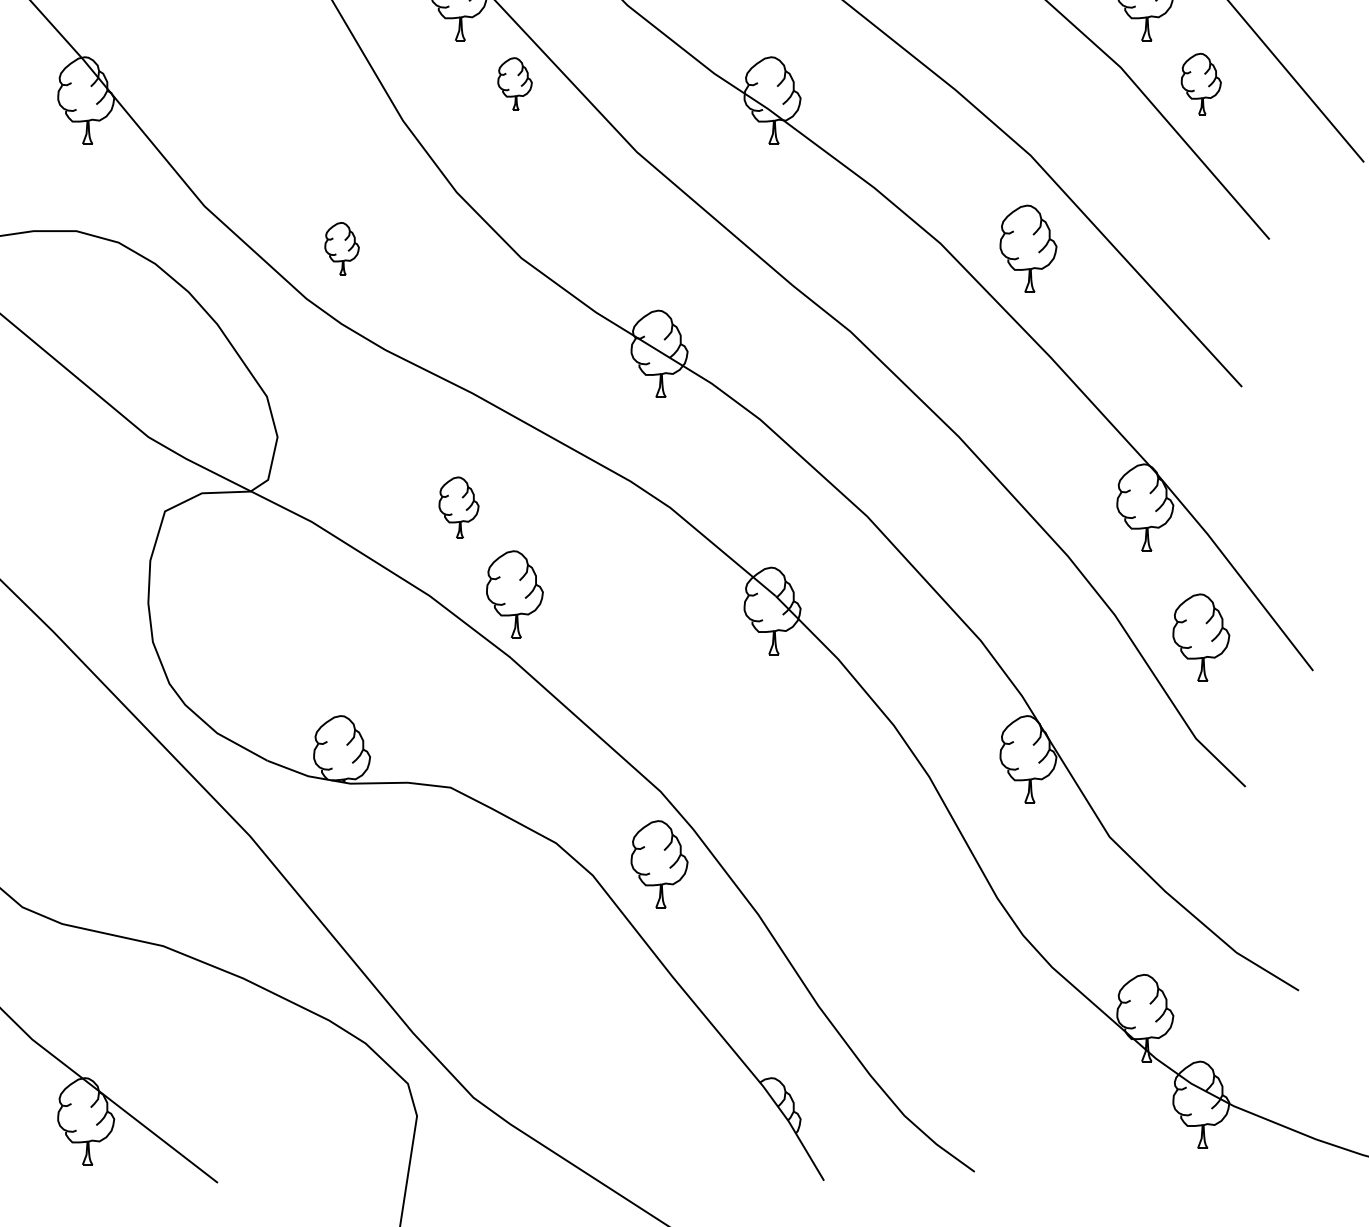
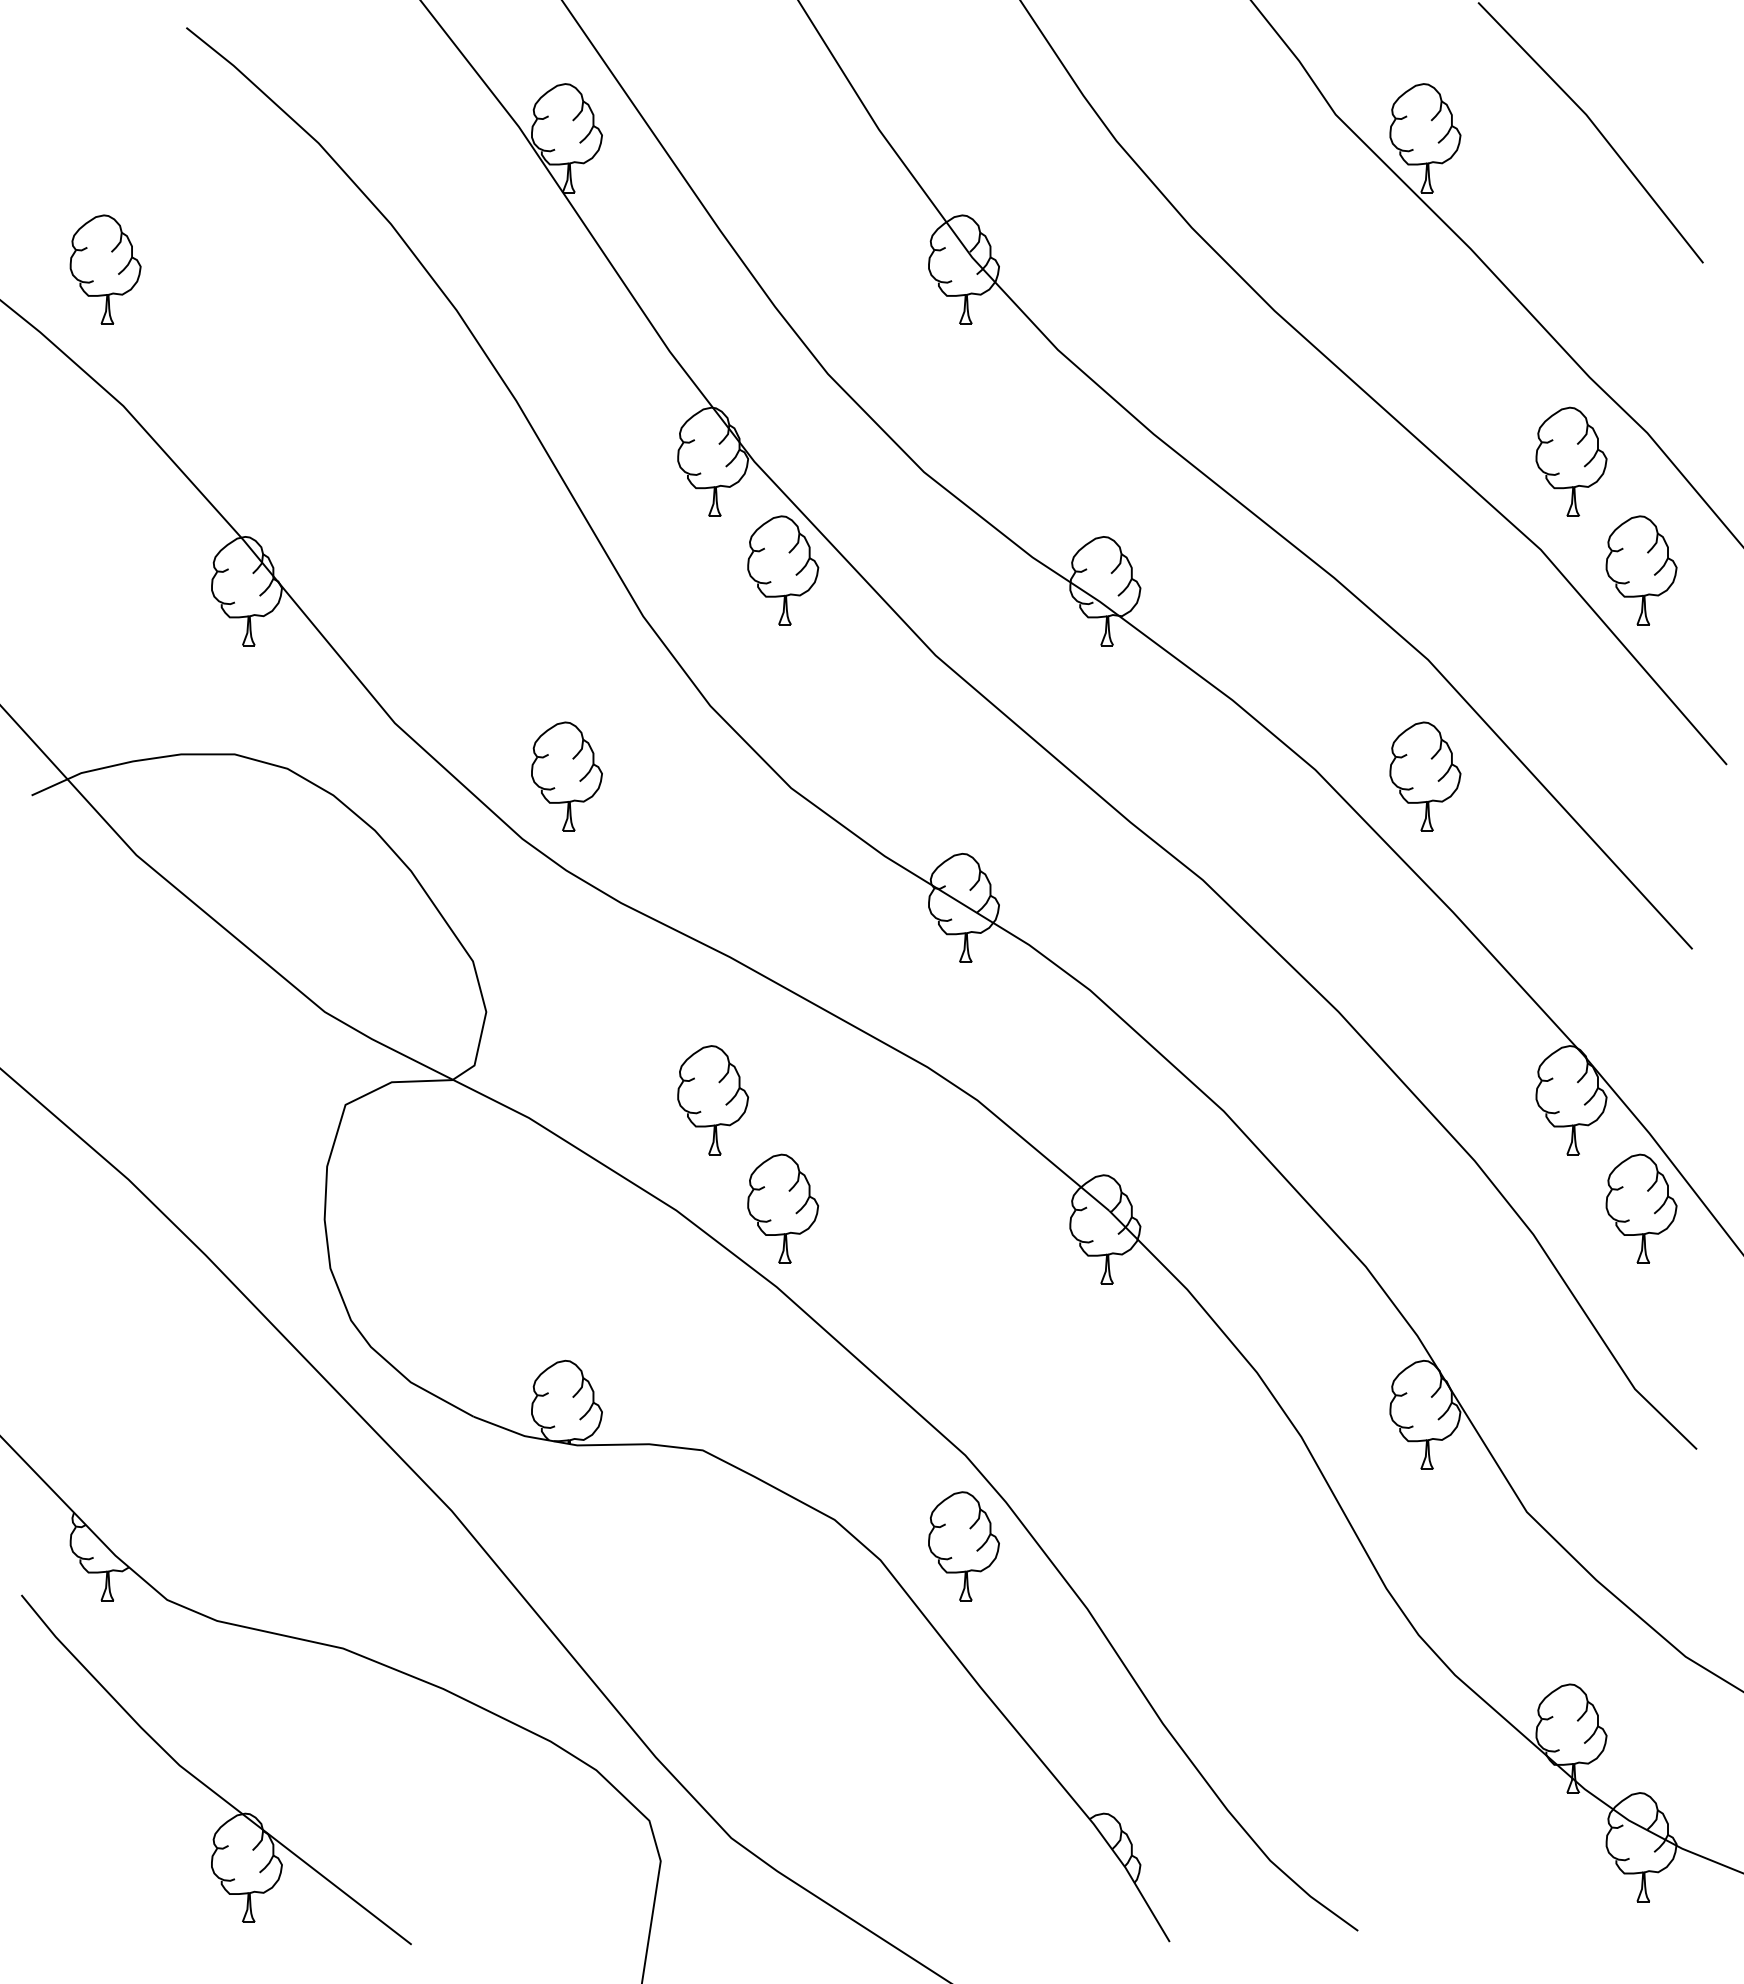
part: (515, 84) -> (783, 570), size x1.67
part: (1201, 84) -> (1641, 570), size x1.43
part: (341, 248) -> (566, 776), size x1.67
part: (459, 507) -> (713, 1100), size x1.43
part: (1201, 637) -> (1641, 1208), moved

